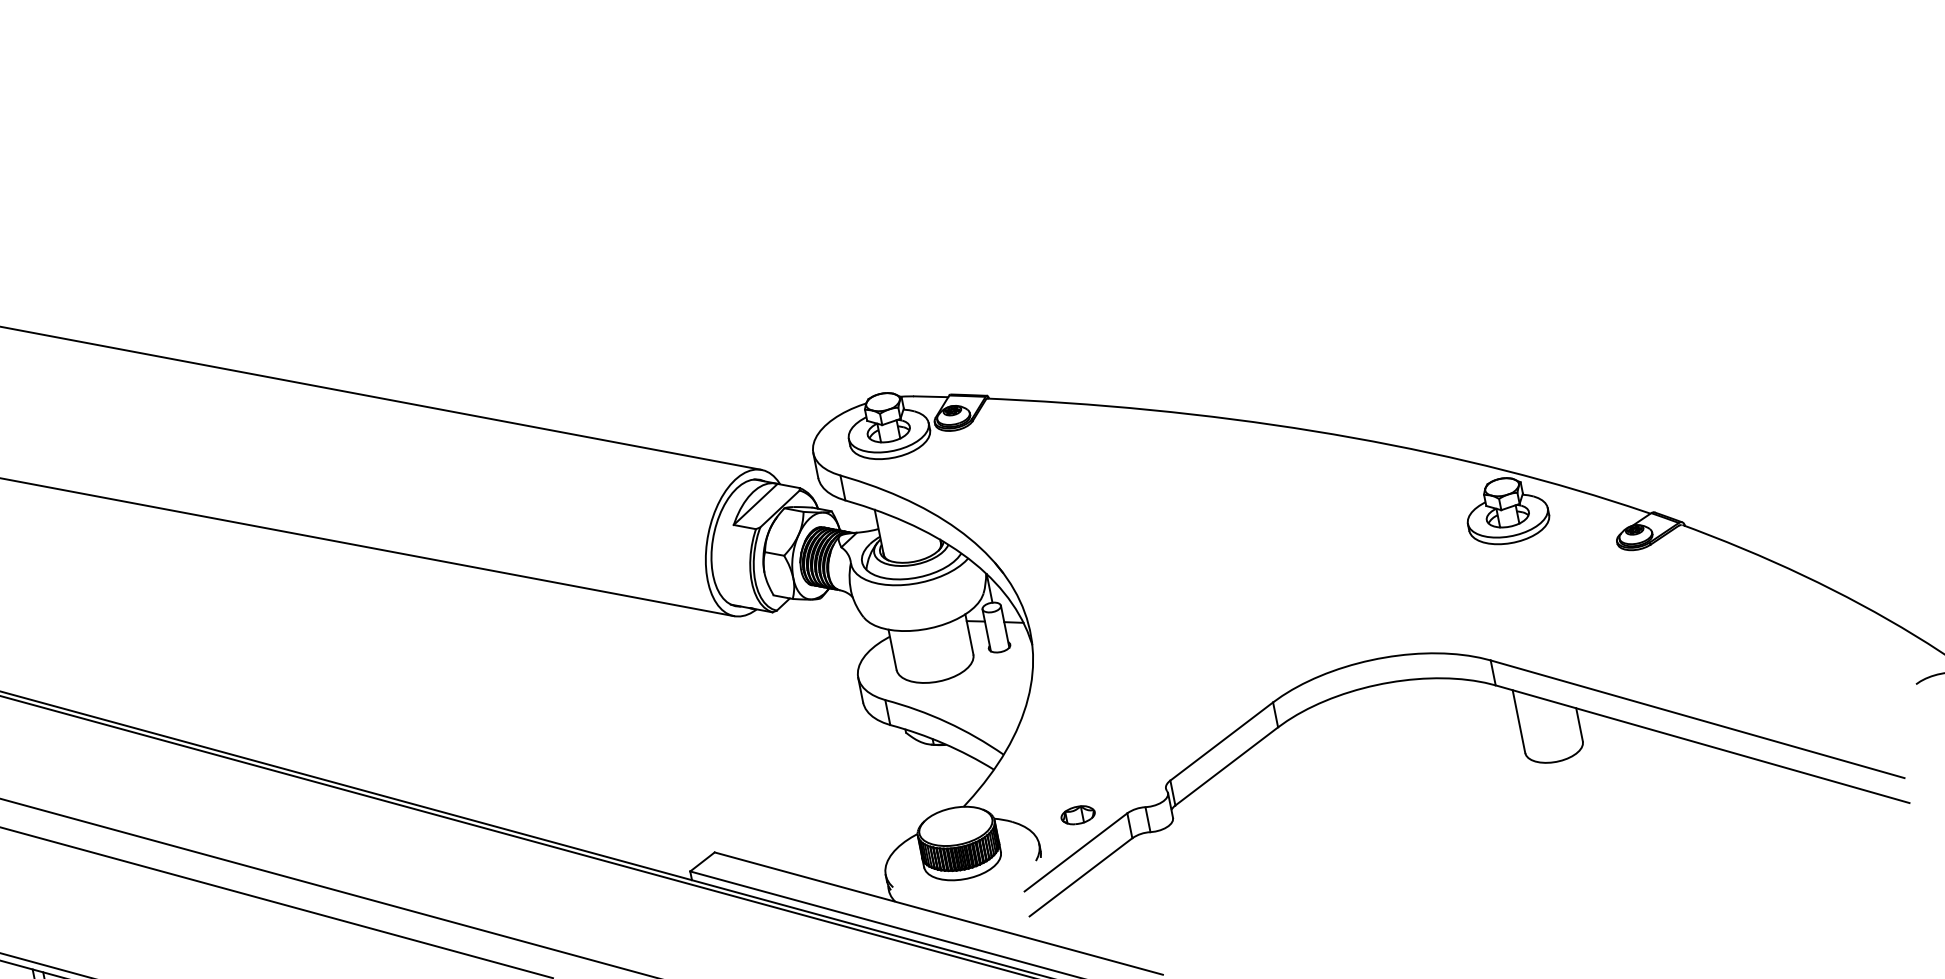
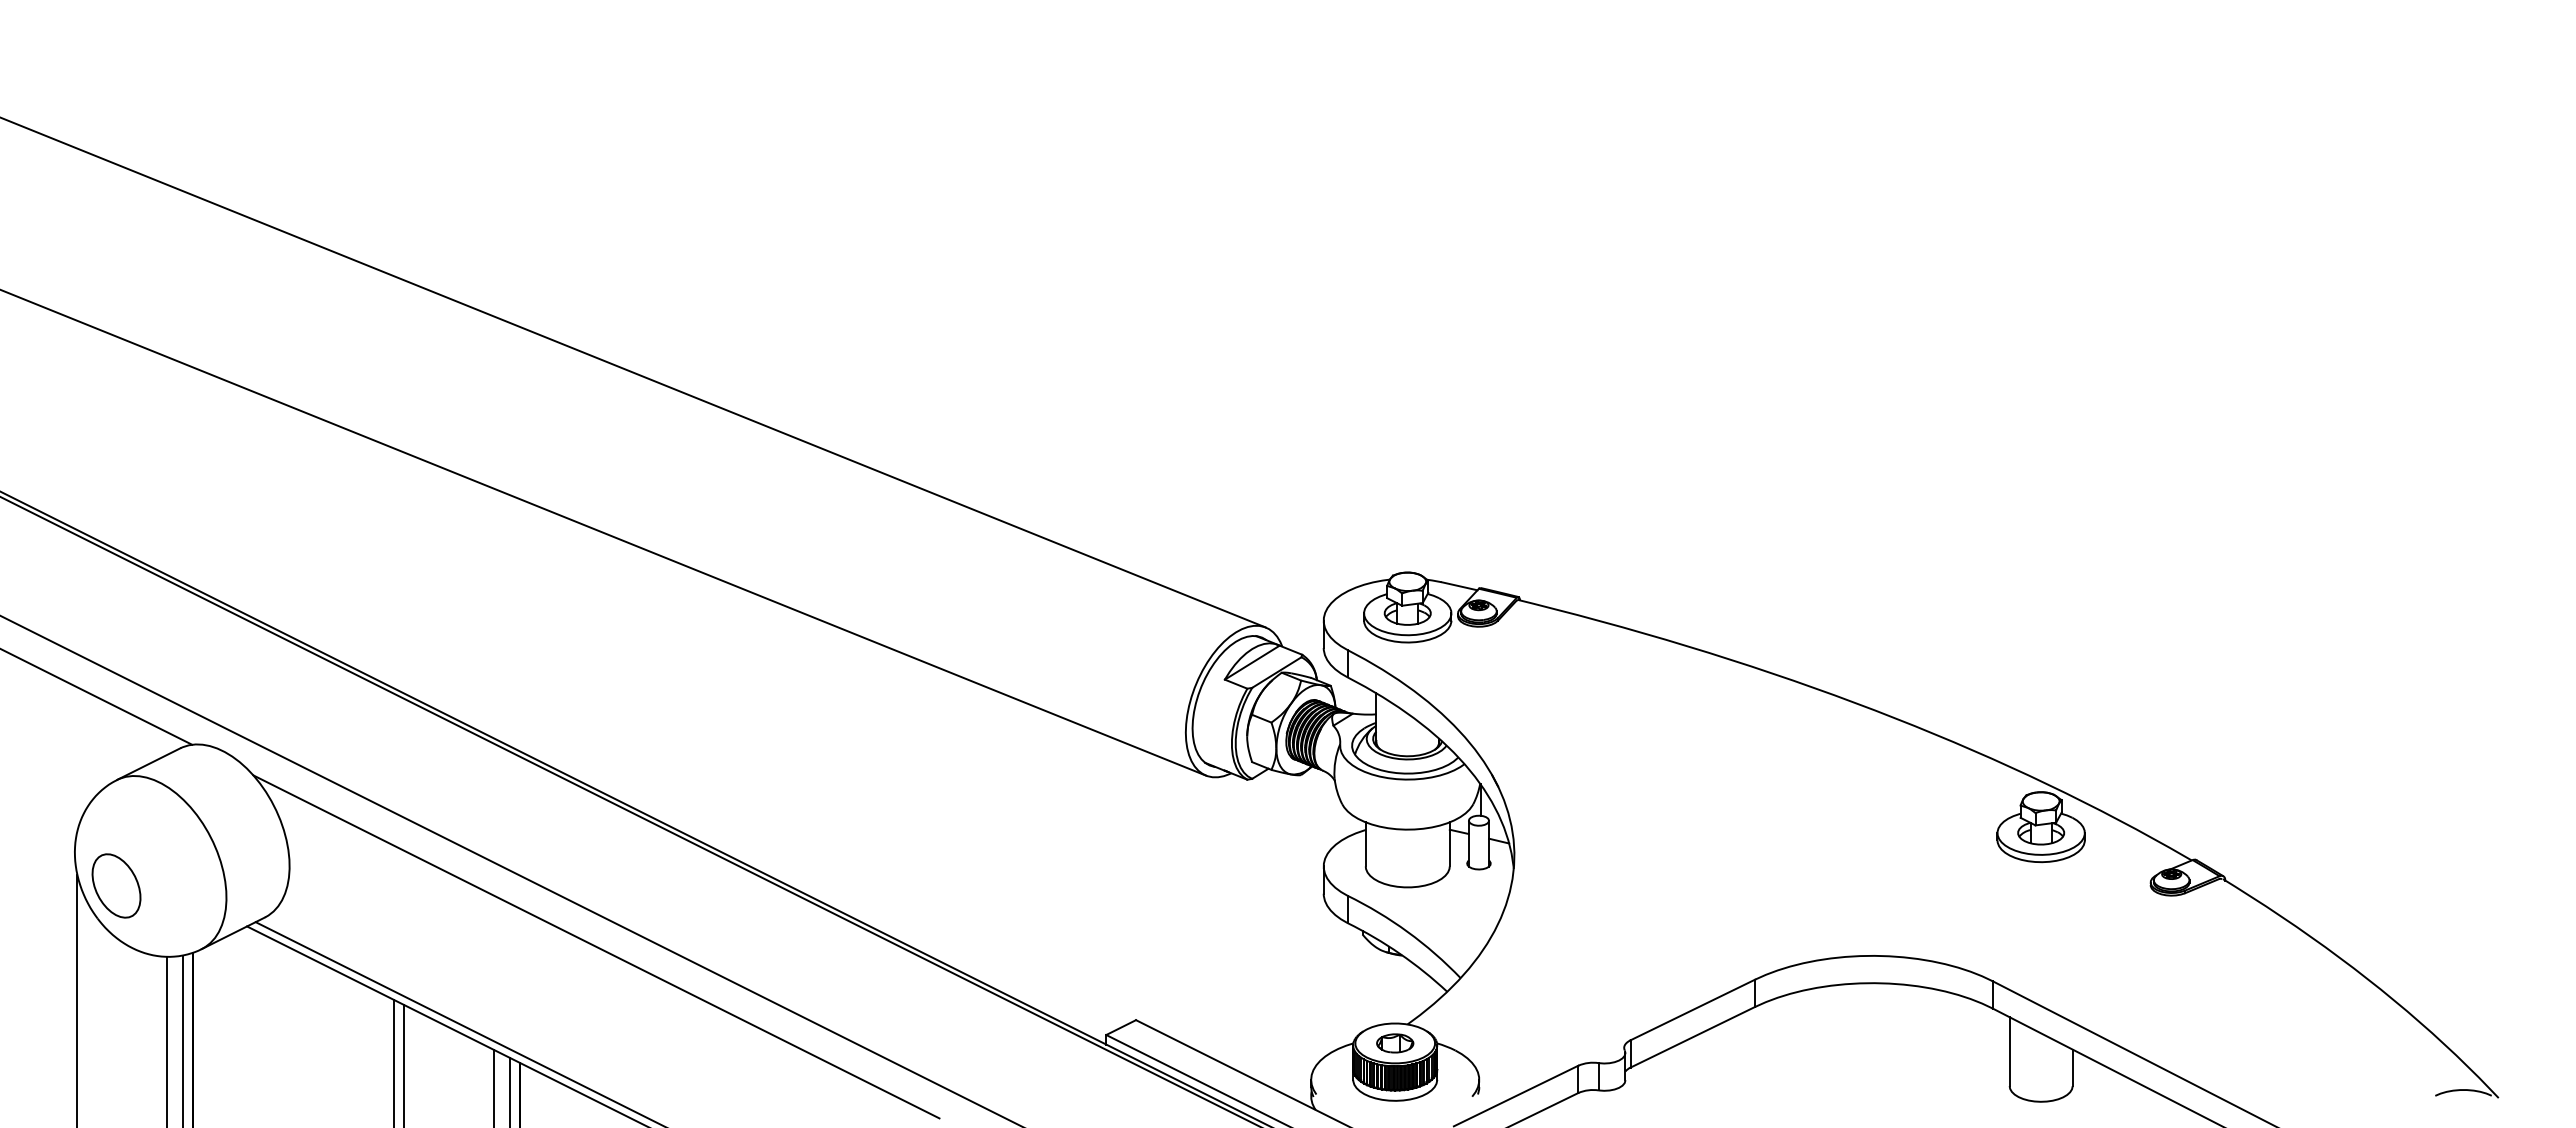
part: (1078, 815) -> (1395, 1043), moved

